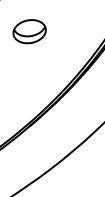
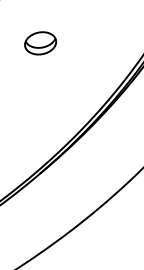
part: (29, 31) -> (40, 43), size x0.7

